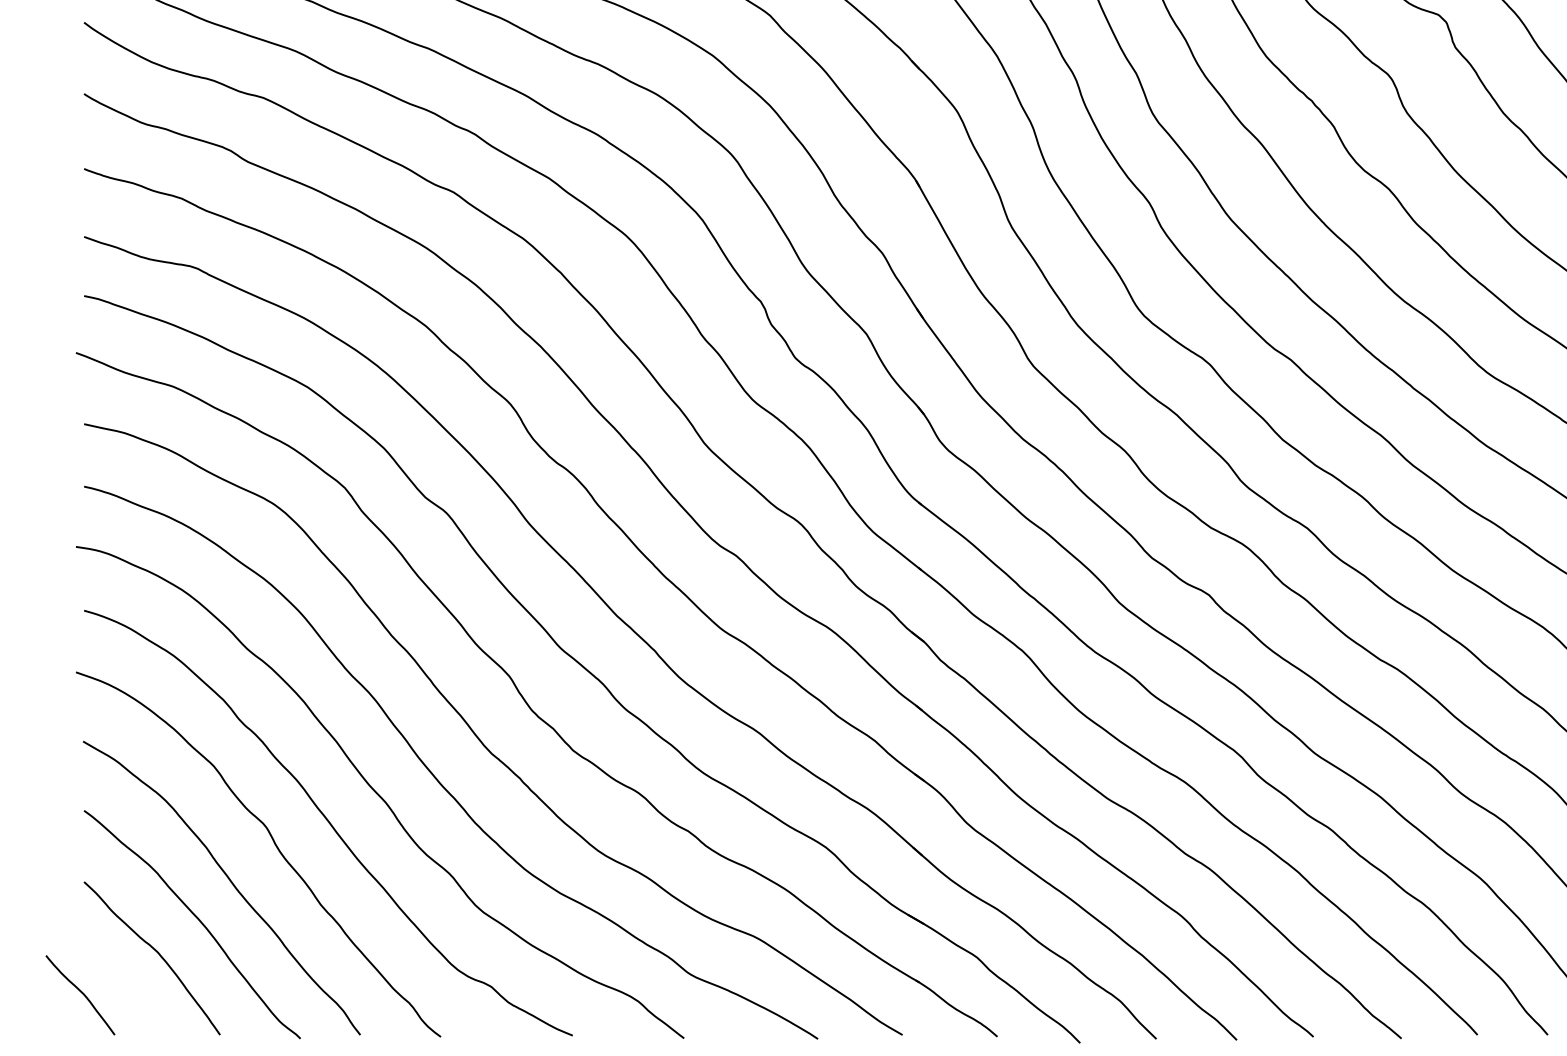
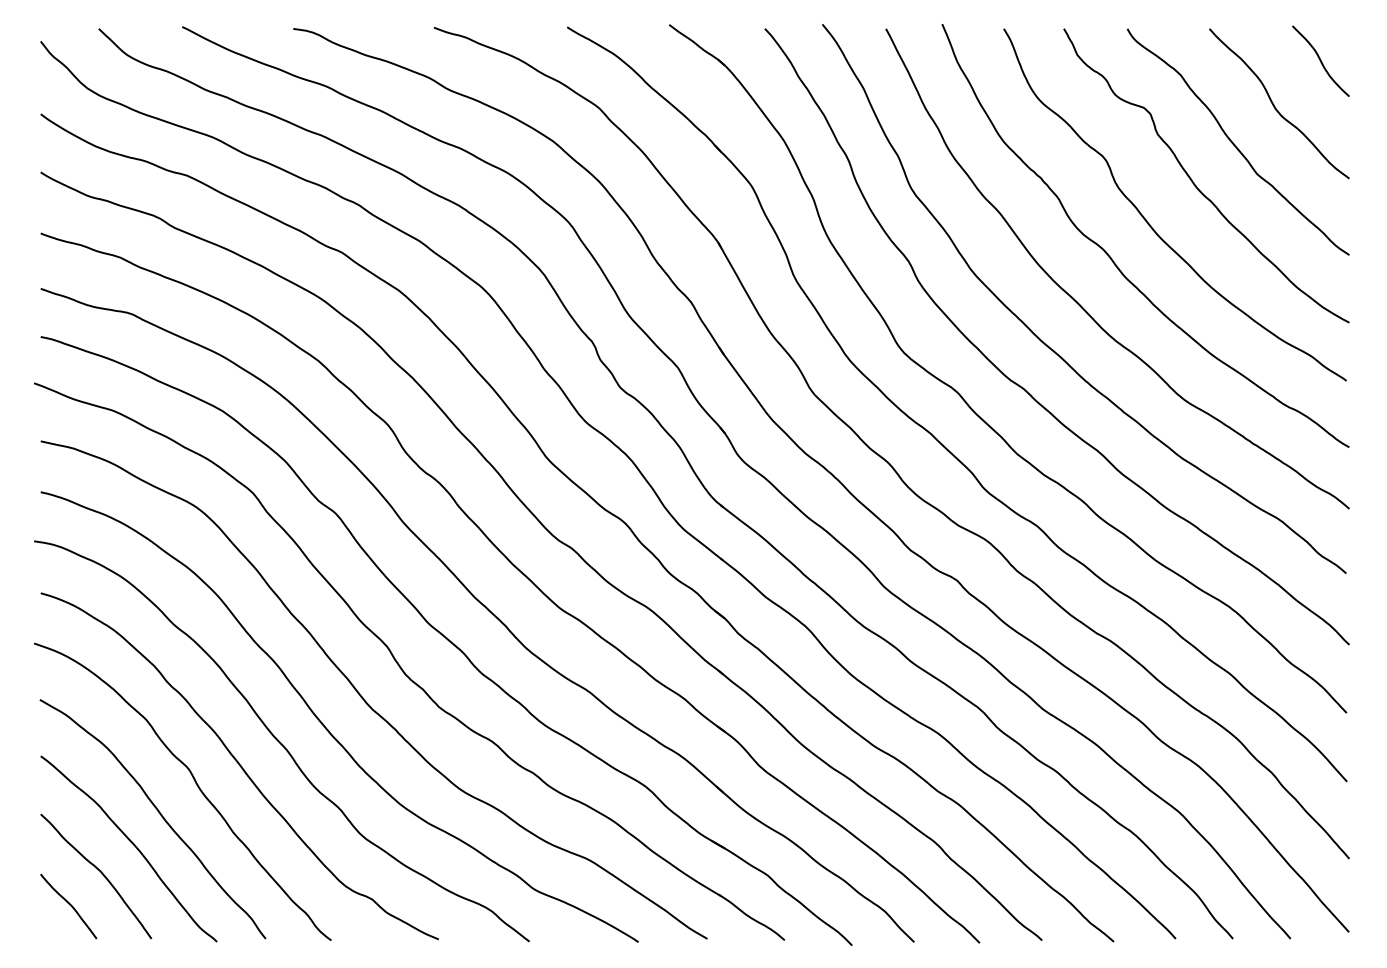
curve: (81, 993) -> (69, 905), moved

